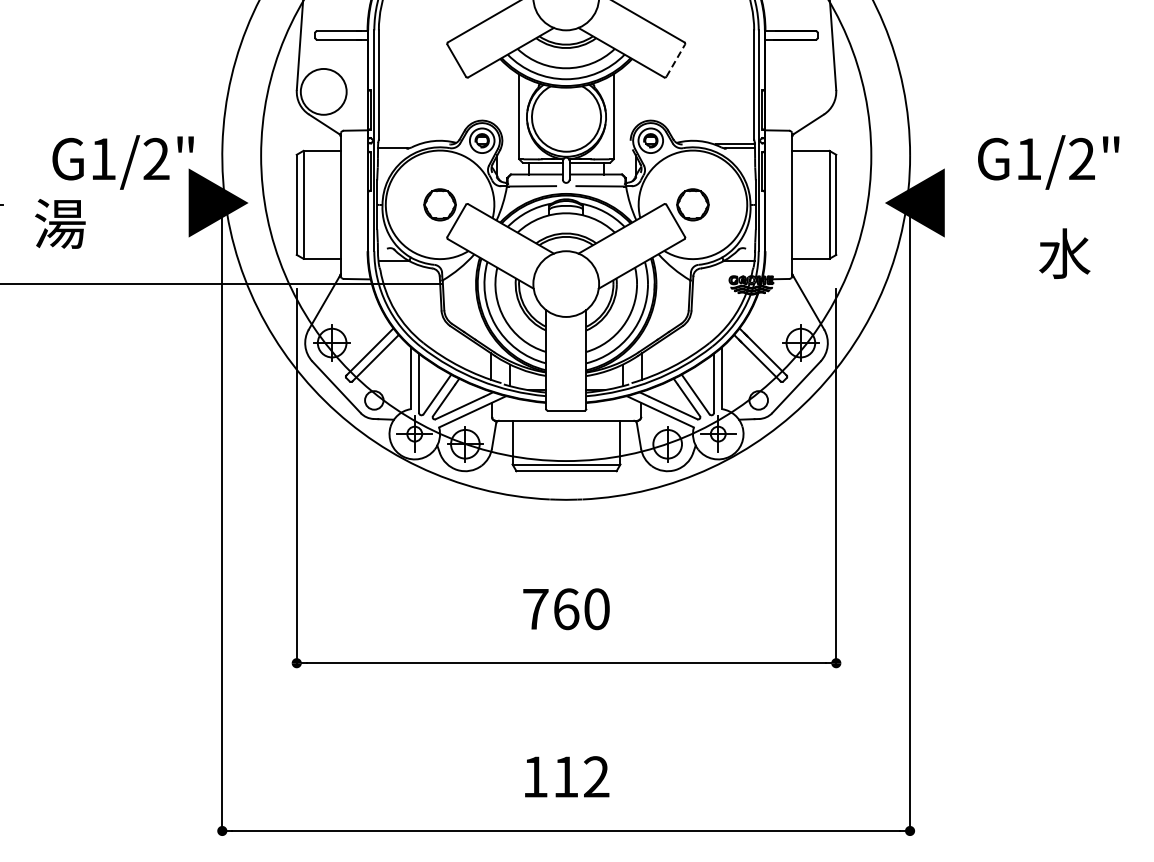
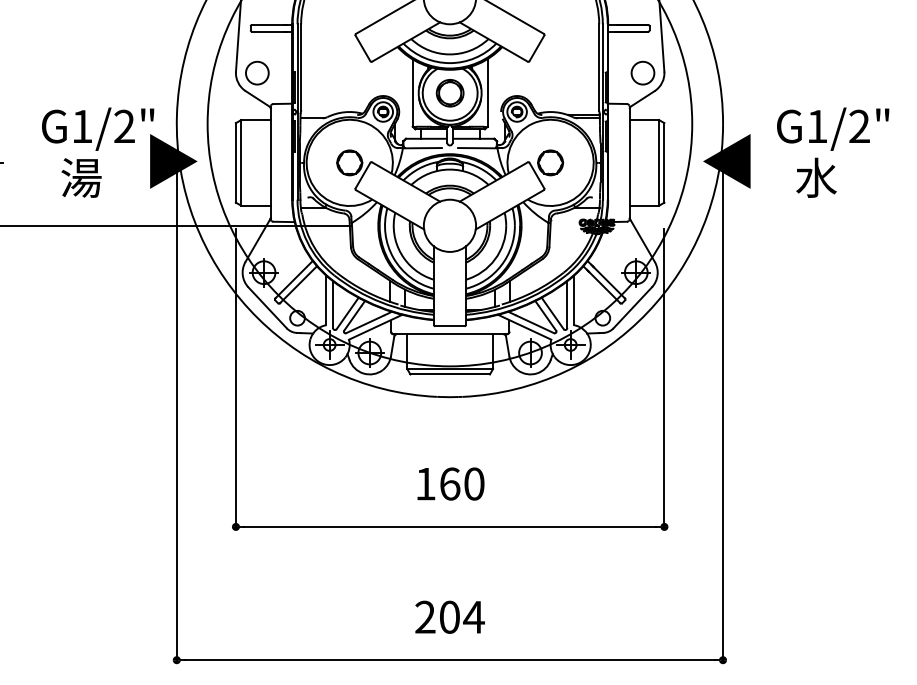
line: (675, 60) -> (536, 48), dashed -> solid
circle: (323, 91) -> (257, 72), size x0.62
circle: (809, 91) -> (643, 72), added
part: (566, 116) -> (450, 92), added
text: (60, 223) -> (81, 177), moved
text: (1064, 253) -> (816, 177), moved
text: (535, 609) -> (425, 484), 760 -> 160
text: (566, 776) -> (450, 616), 112 -> 204

